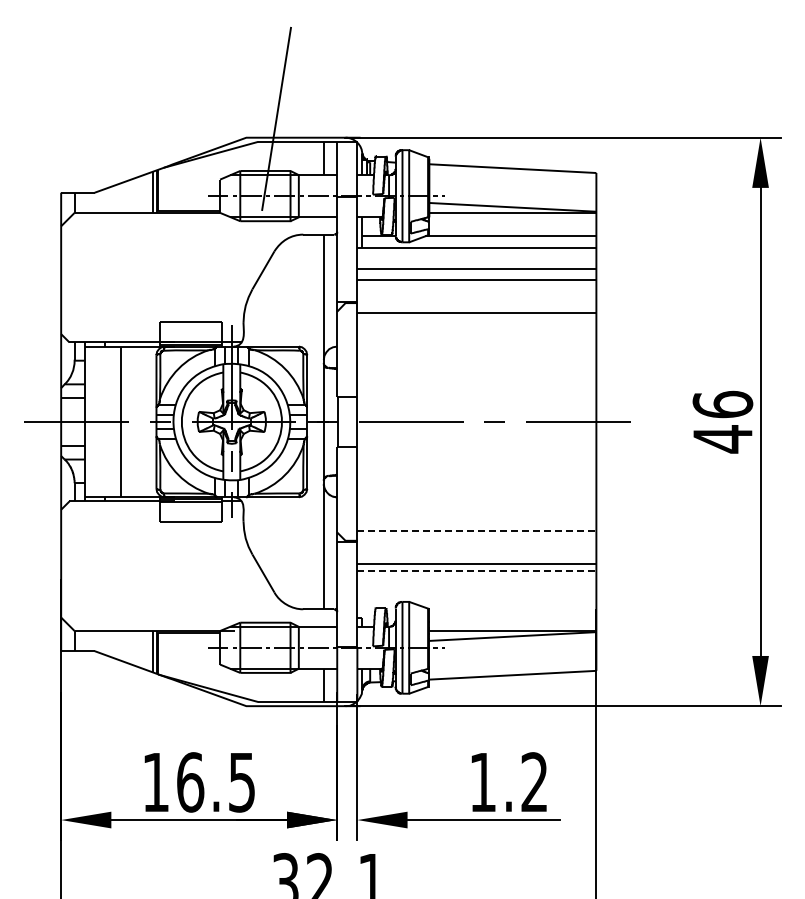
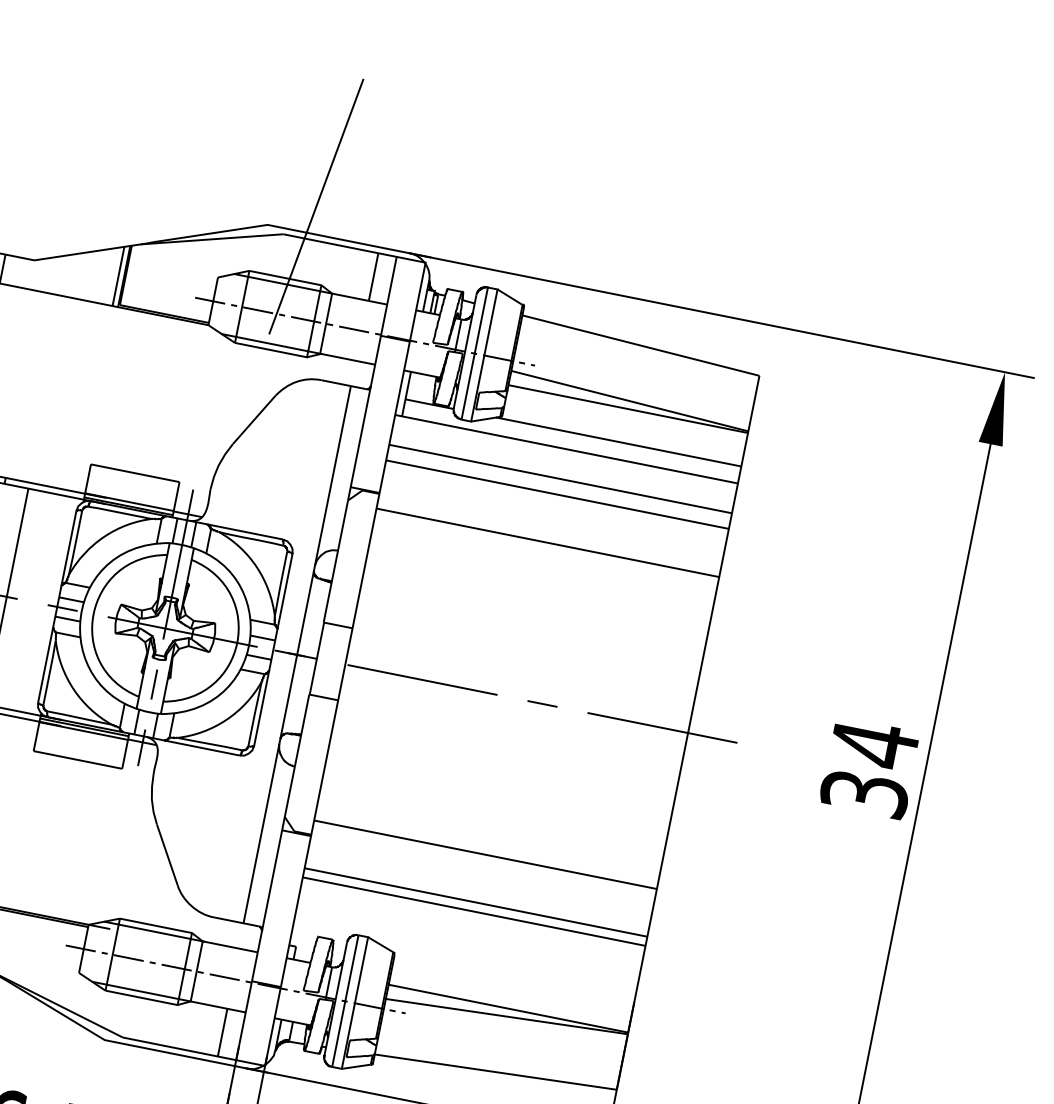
text: (722, 421) -> (869, 768), 46 -> 34
line: (476, 530) -> (485, 854), dashed -> solid
line: (476, 570) -> (473, 911), dashed -> solid

